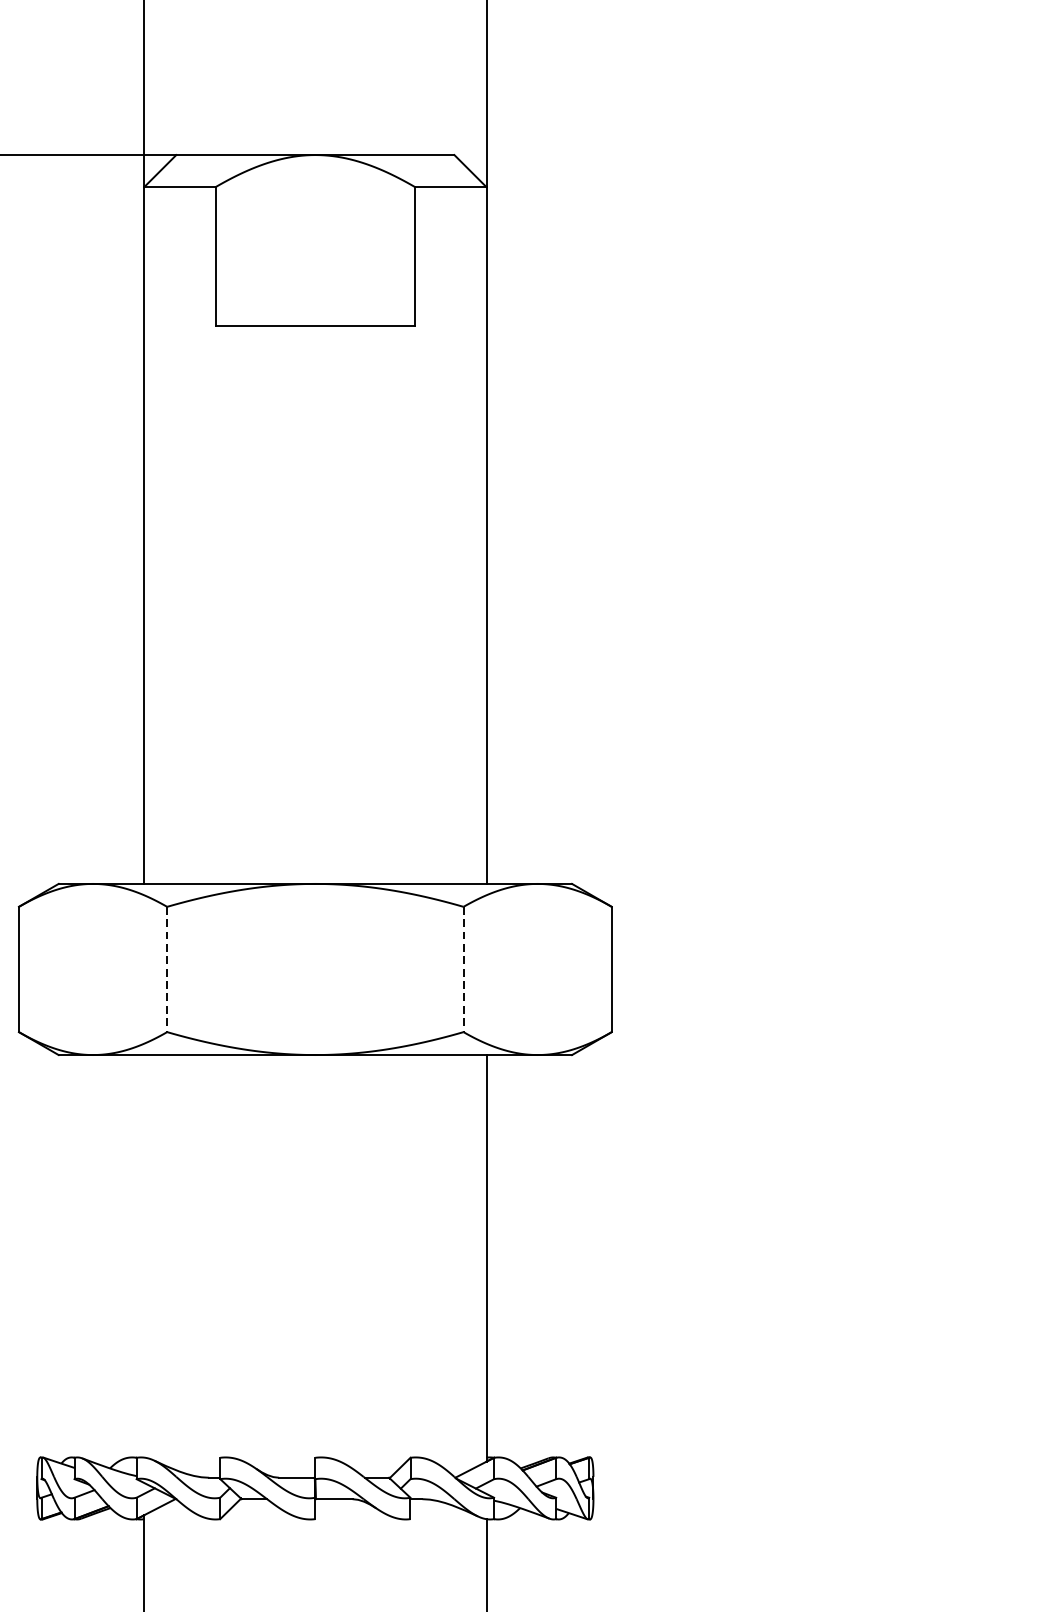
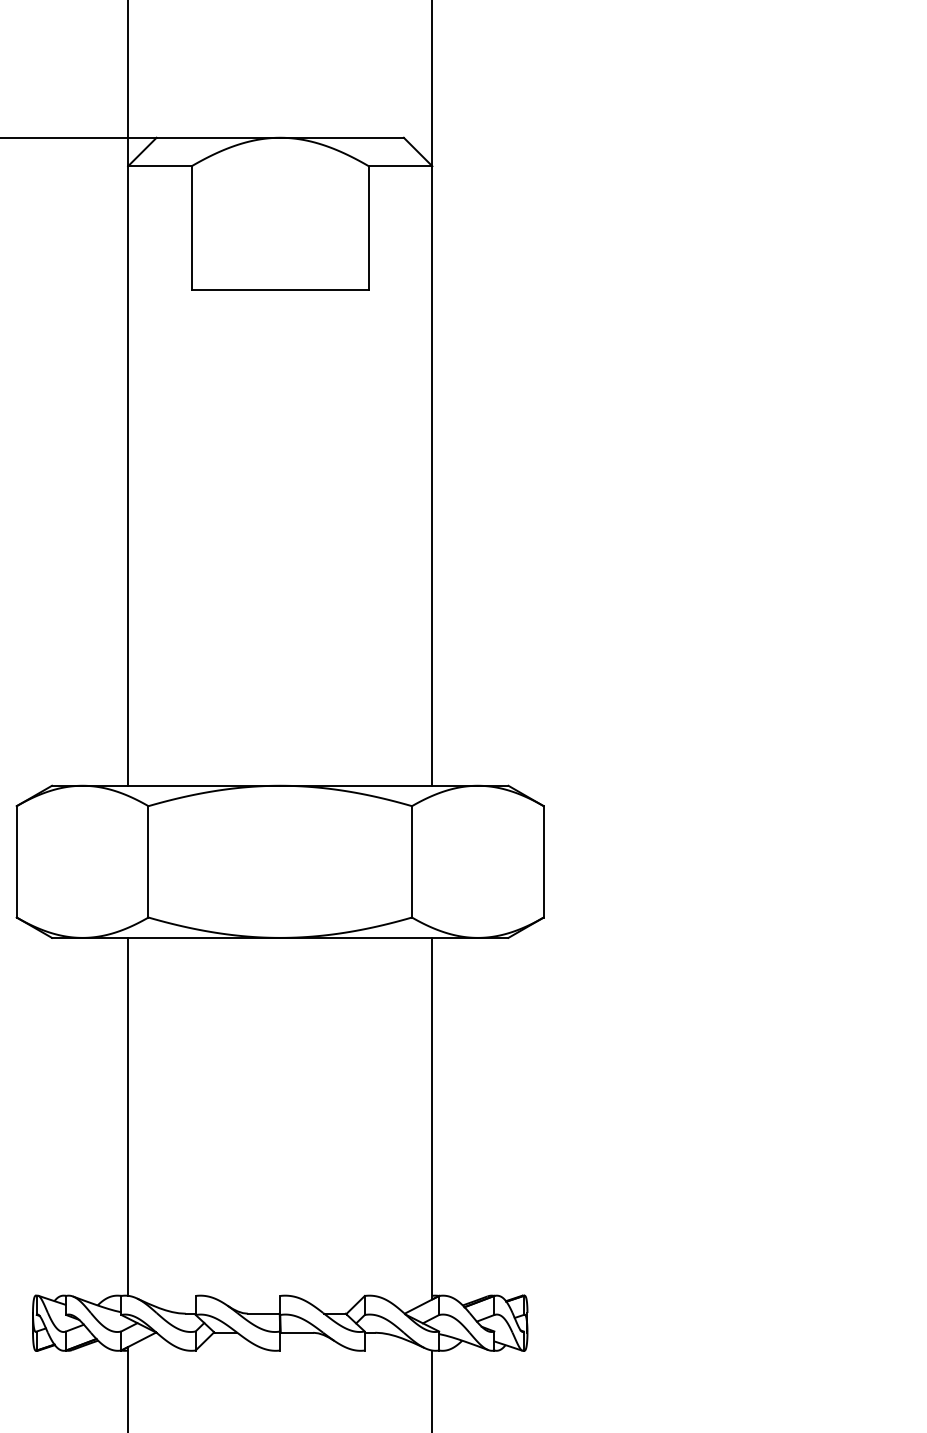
line: (167, 969) -> (148, 861), dashed -> solid
line: (464, 969) -> (412, 861), dashed -> solid
line: (144, 1255) -> (128, 1116), added

